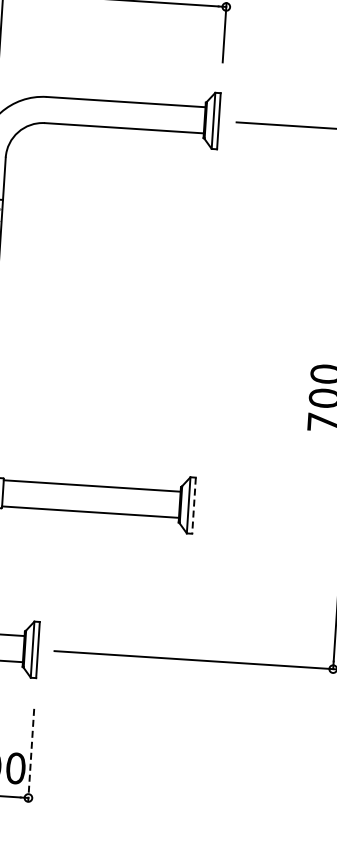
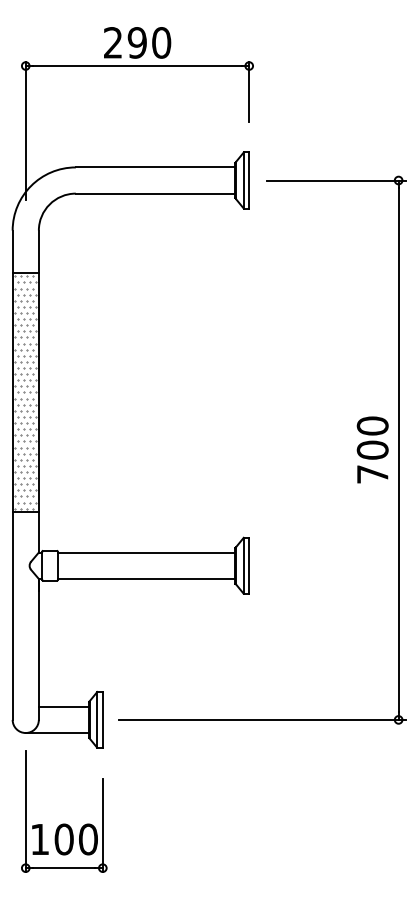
line: (194, 506) -> (249, 566), dashed -> solid
line: (30, 755) -> (102, 825), dashed -> solid

